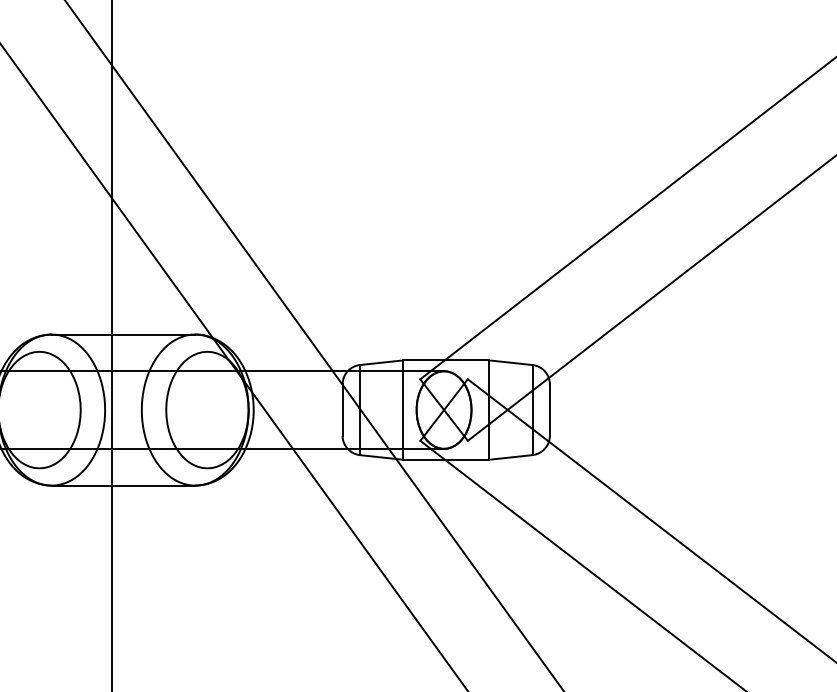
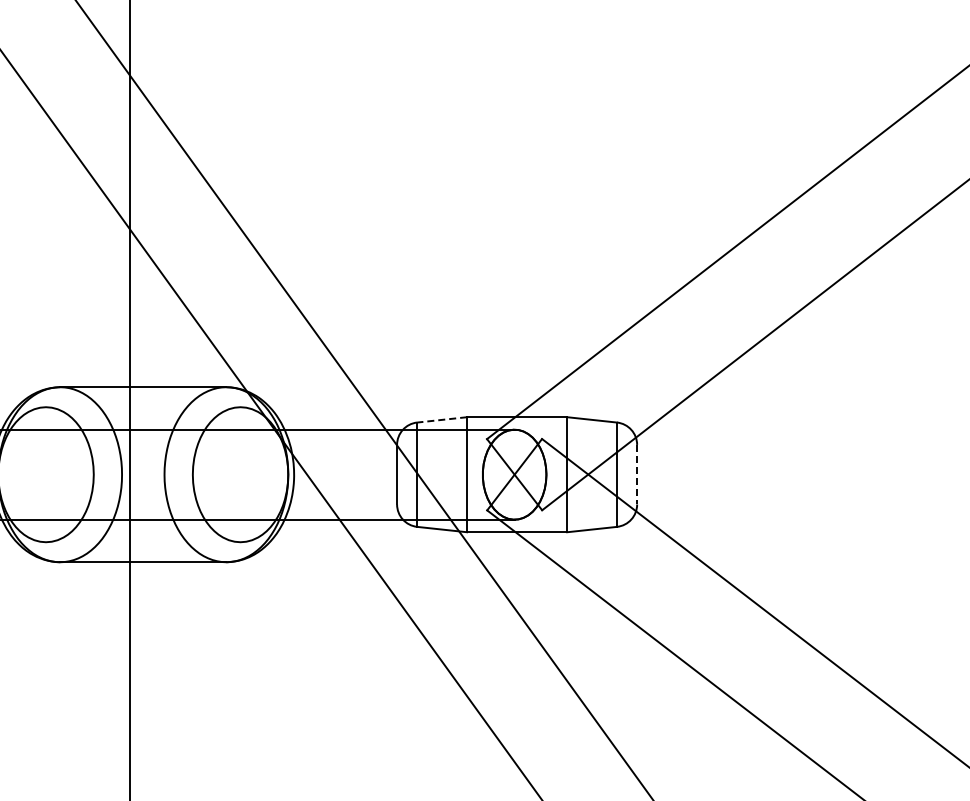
line: (380, 362) -> (441, 419), solid -> dashed
line: (550, 409) -> (637, 474), solid -> dashed

